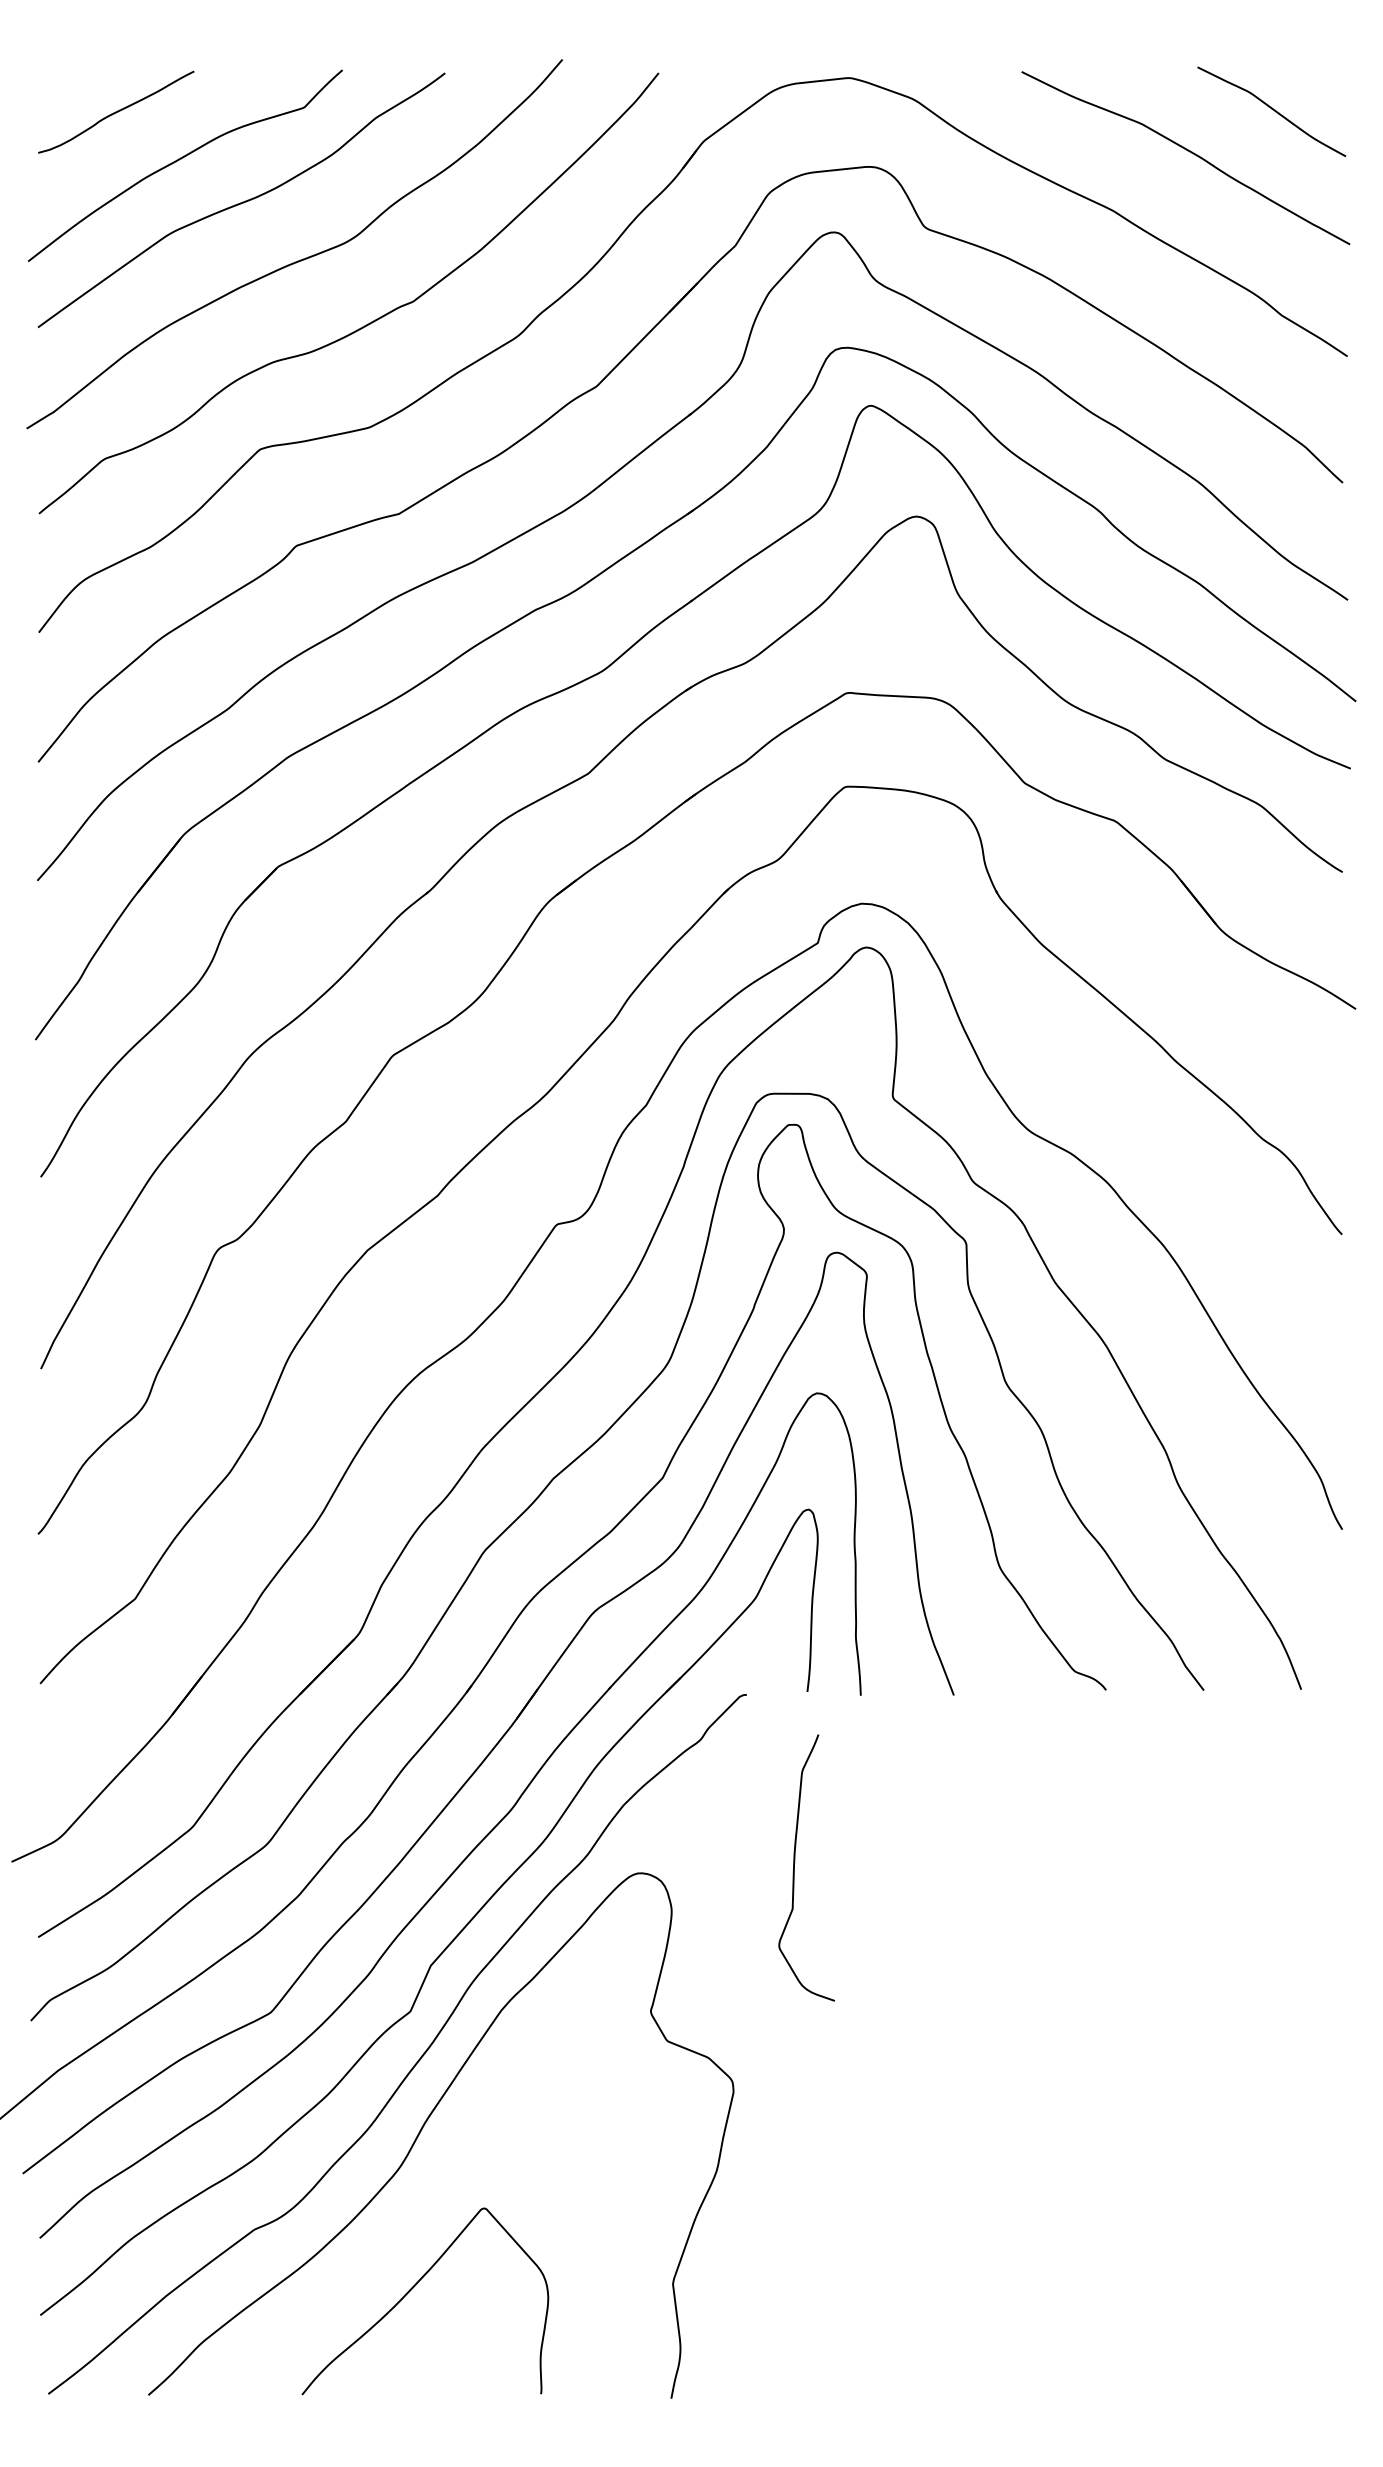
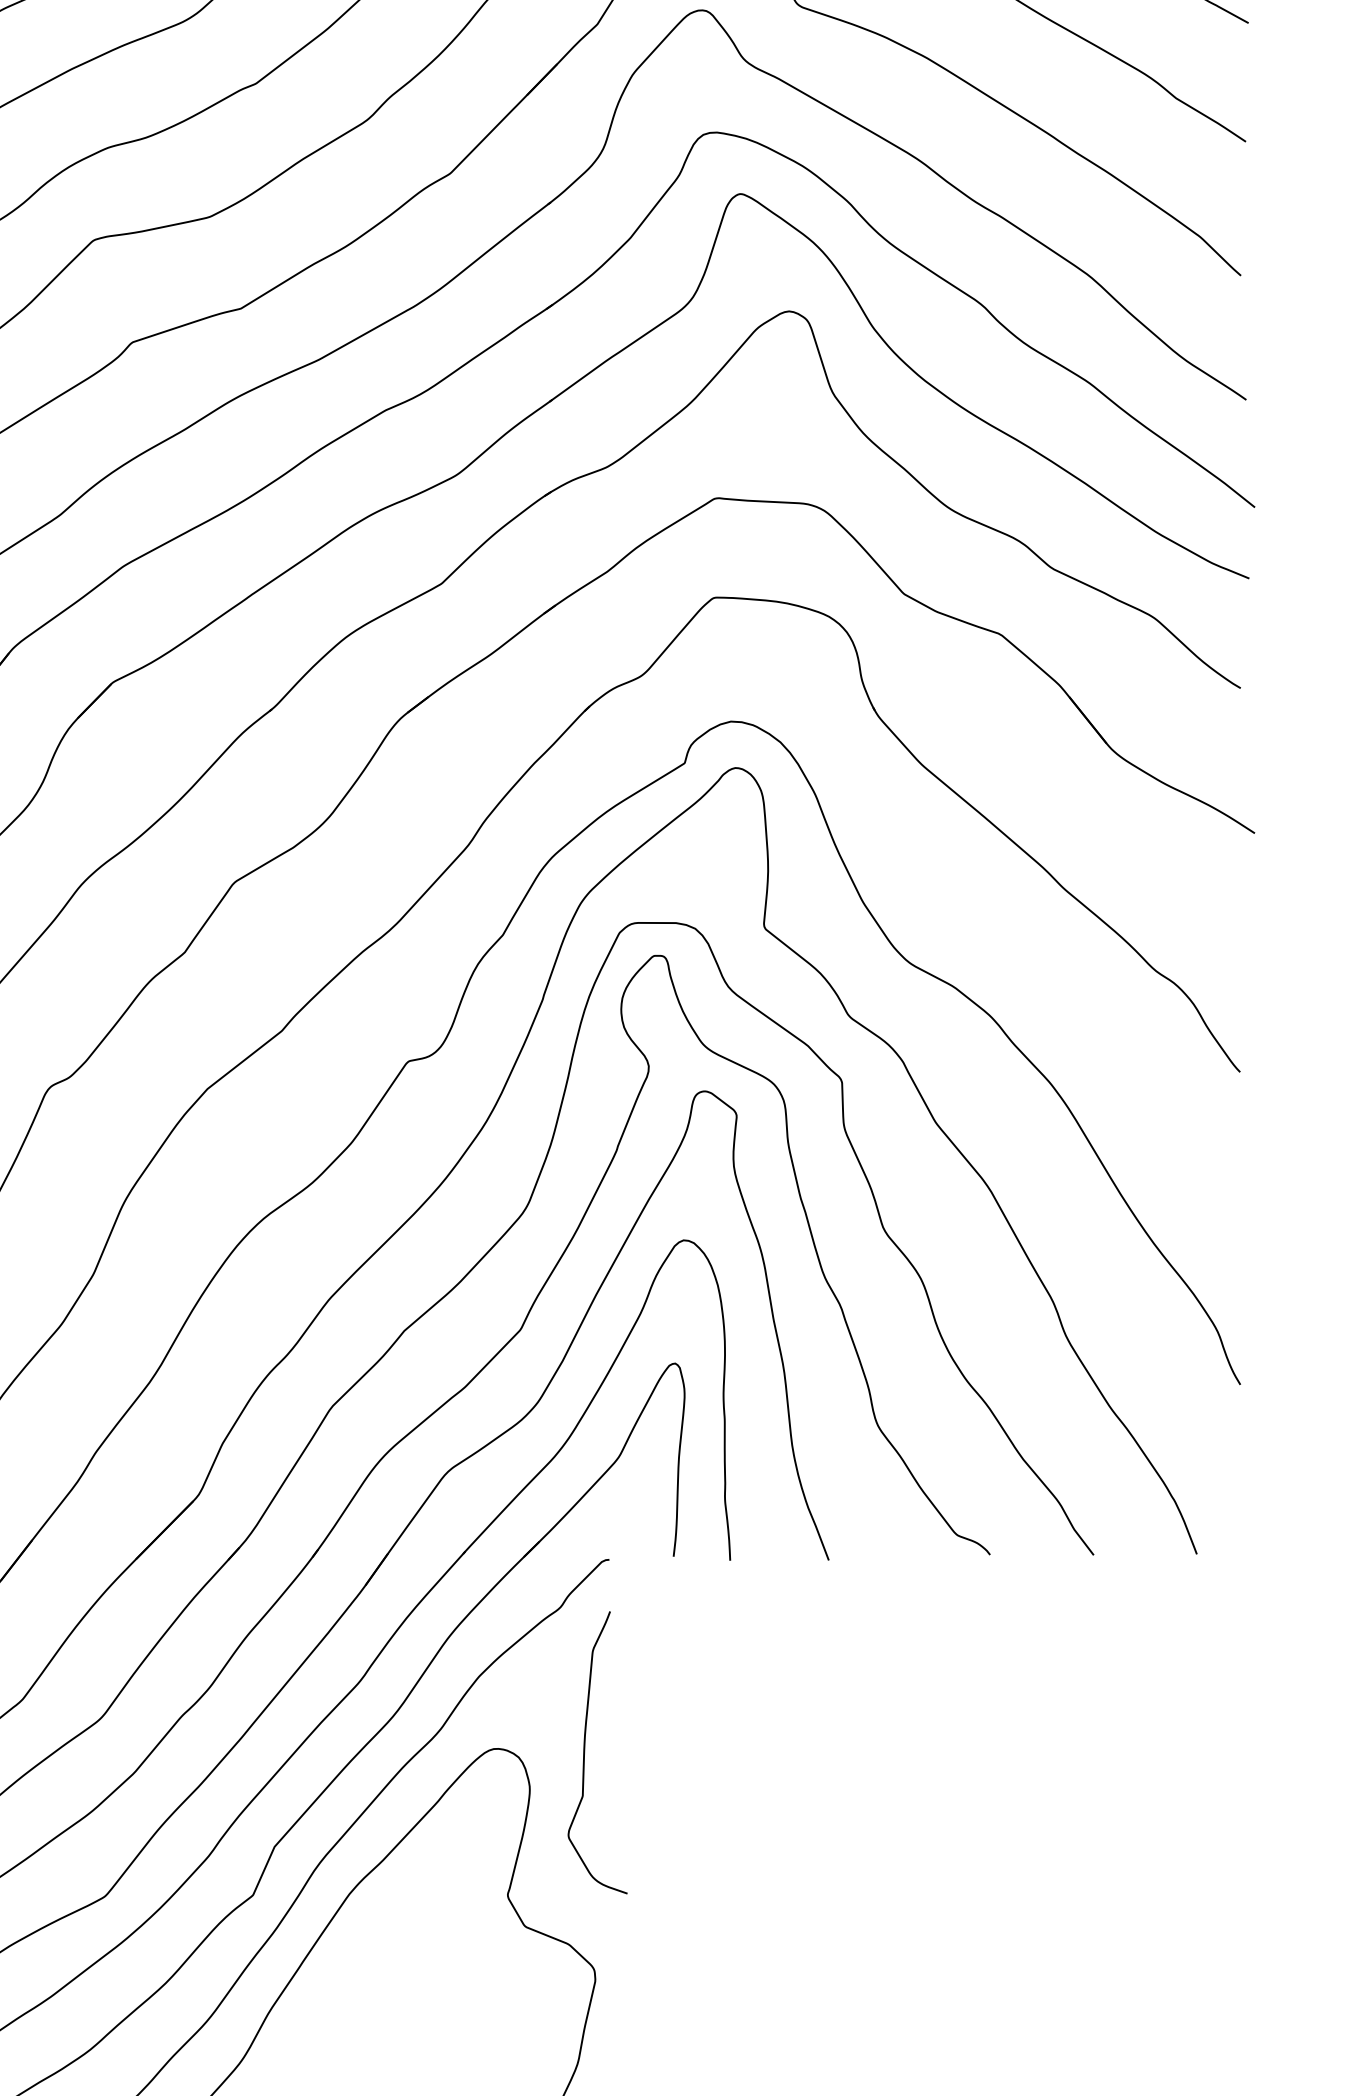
curve: (794, 1867) -> (584, 1752), moved

